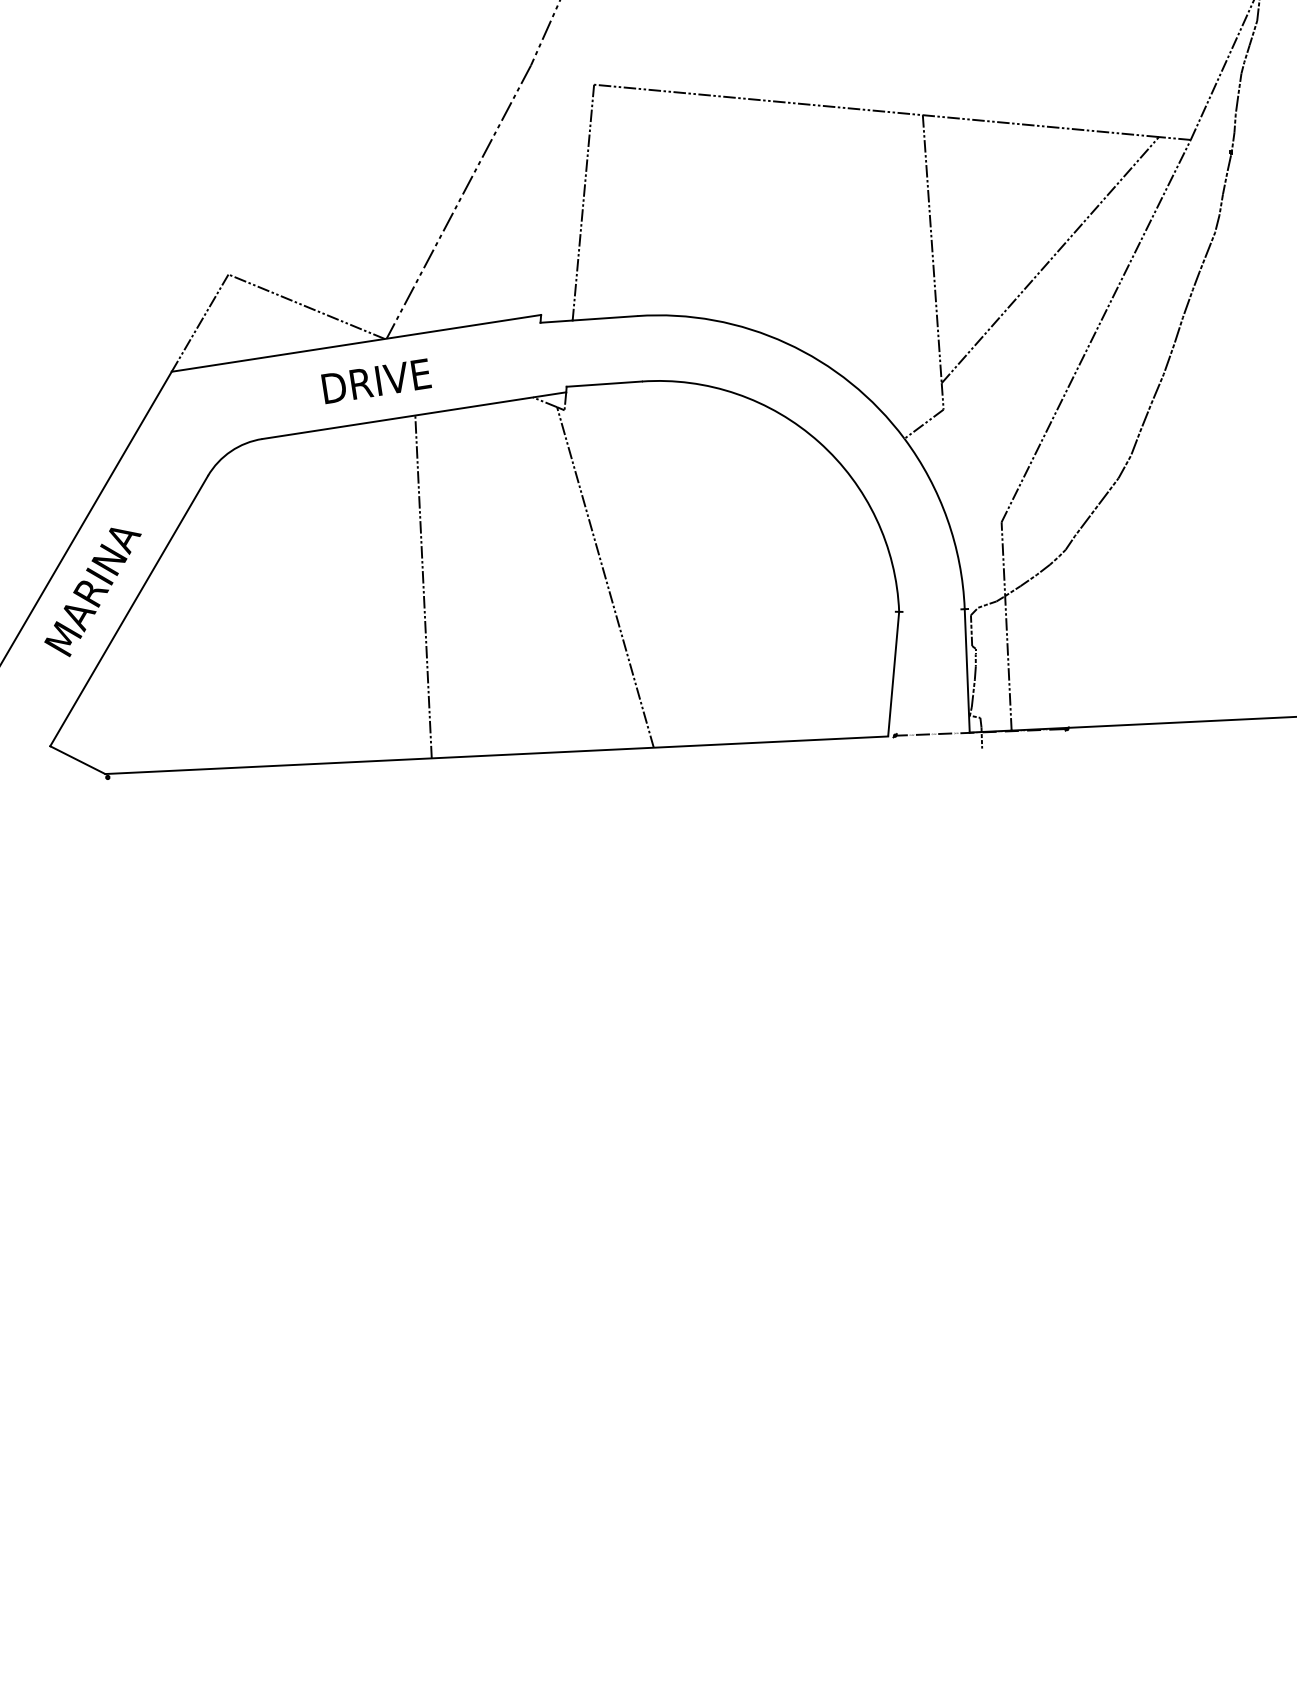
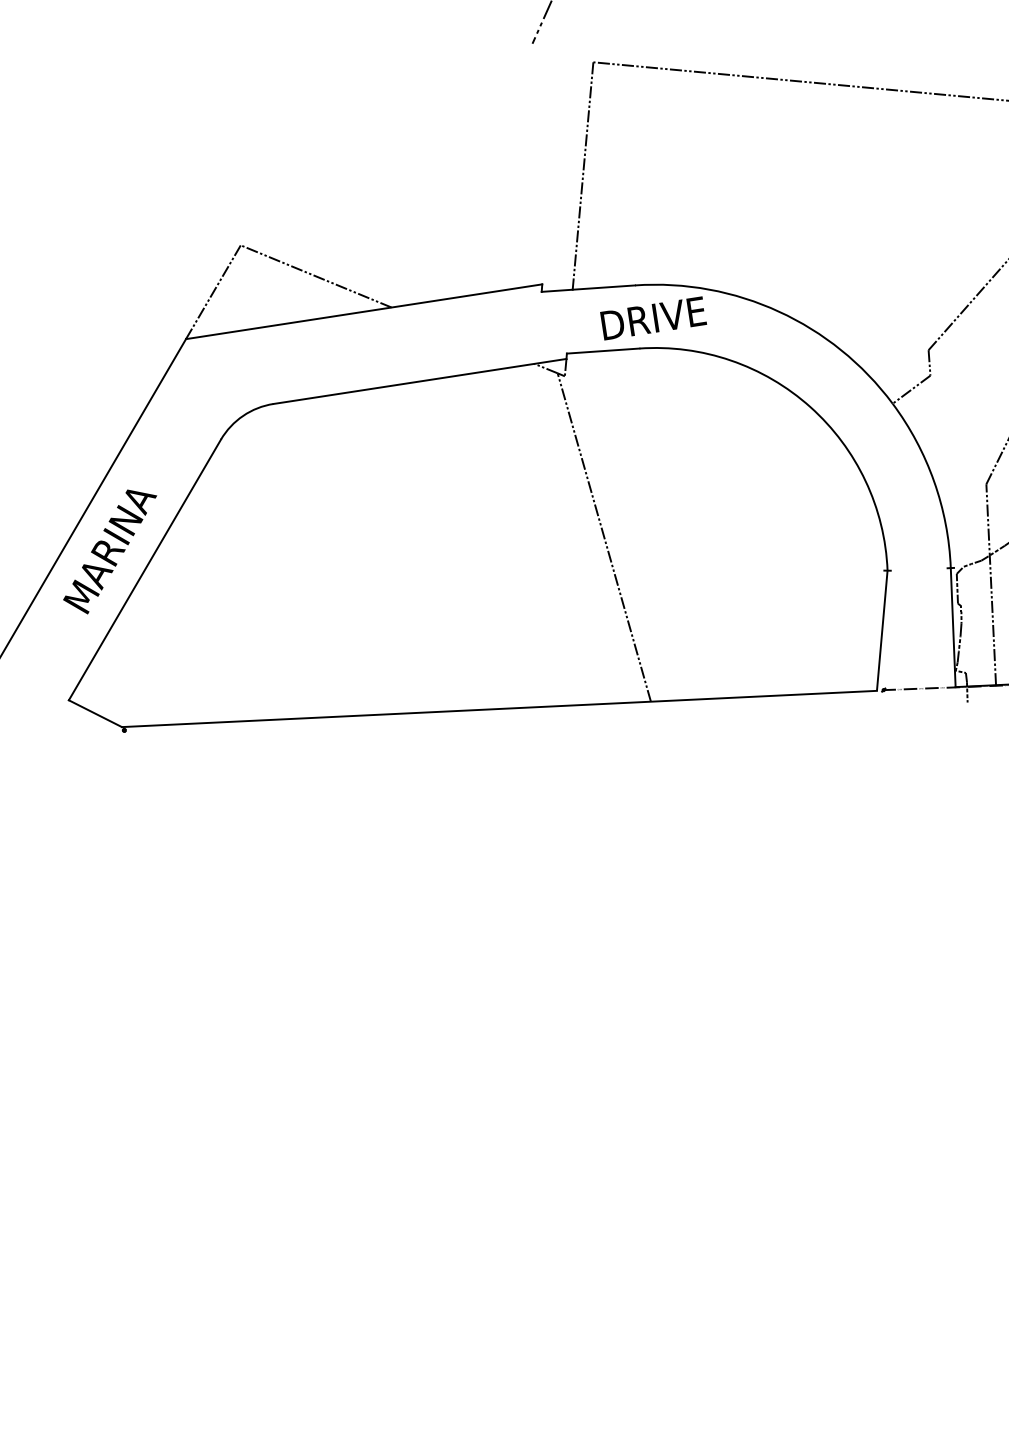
line: (458, 201) -> (462, 174), removed
line: (931, 249) -> (918, 221), removed
text: (376, 381) -> (653, 318), moved
line: (423, 586) -> (428, 546), removed

